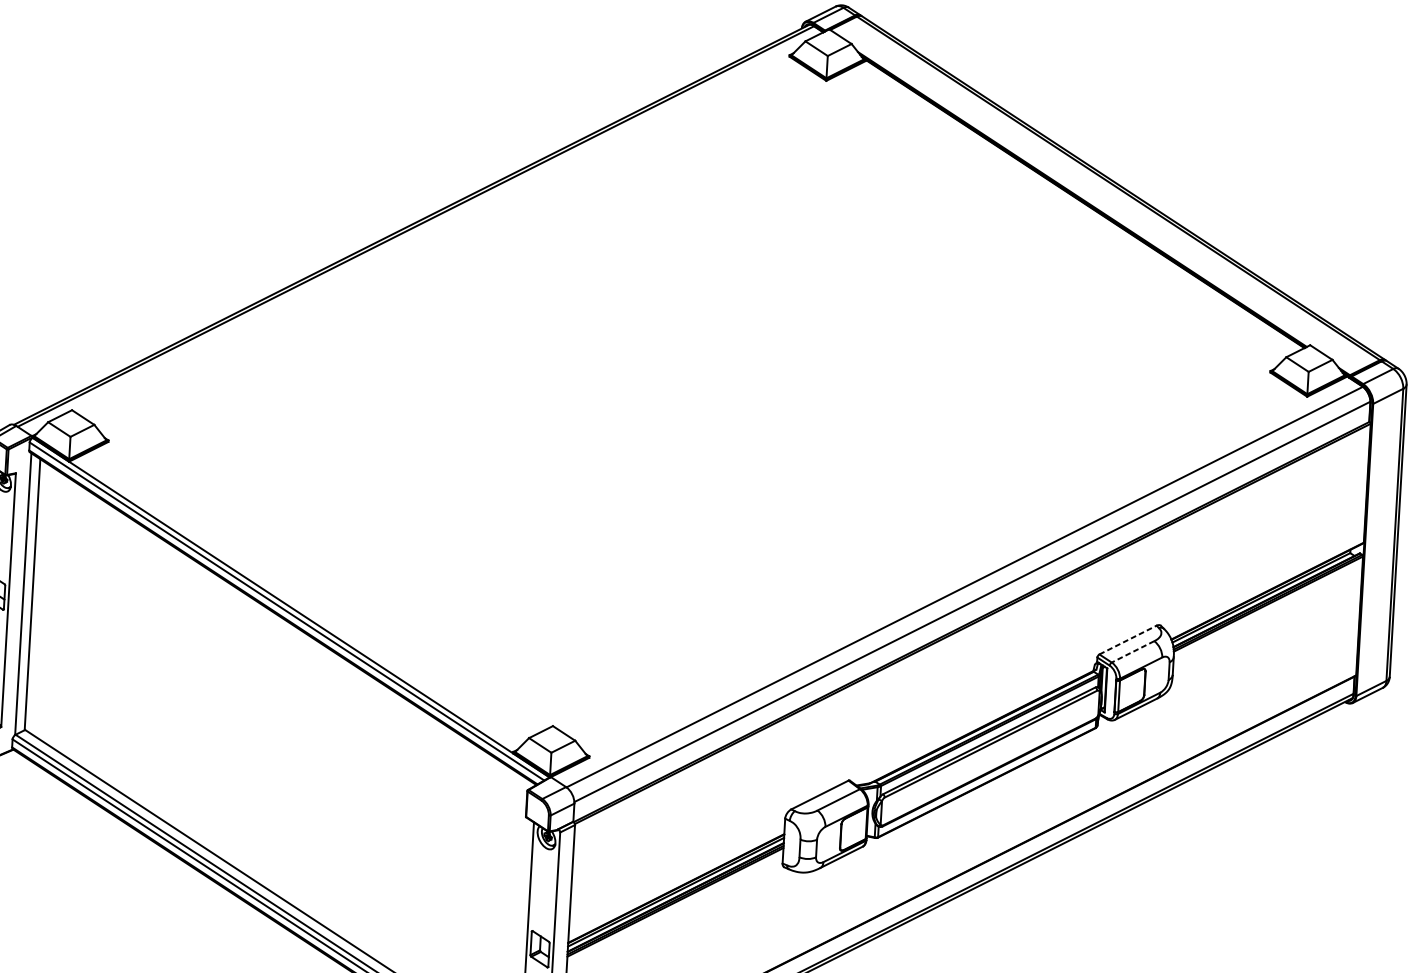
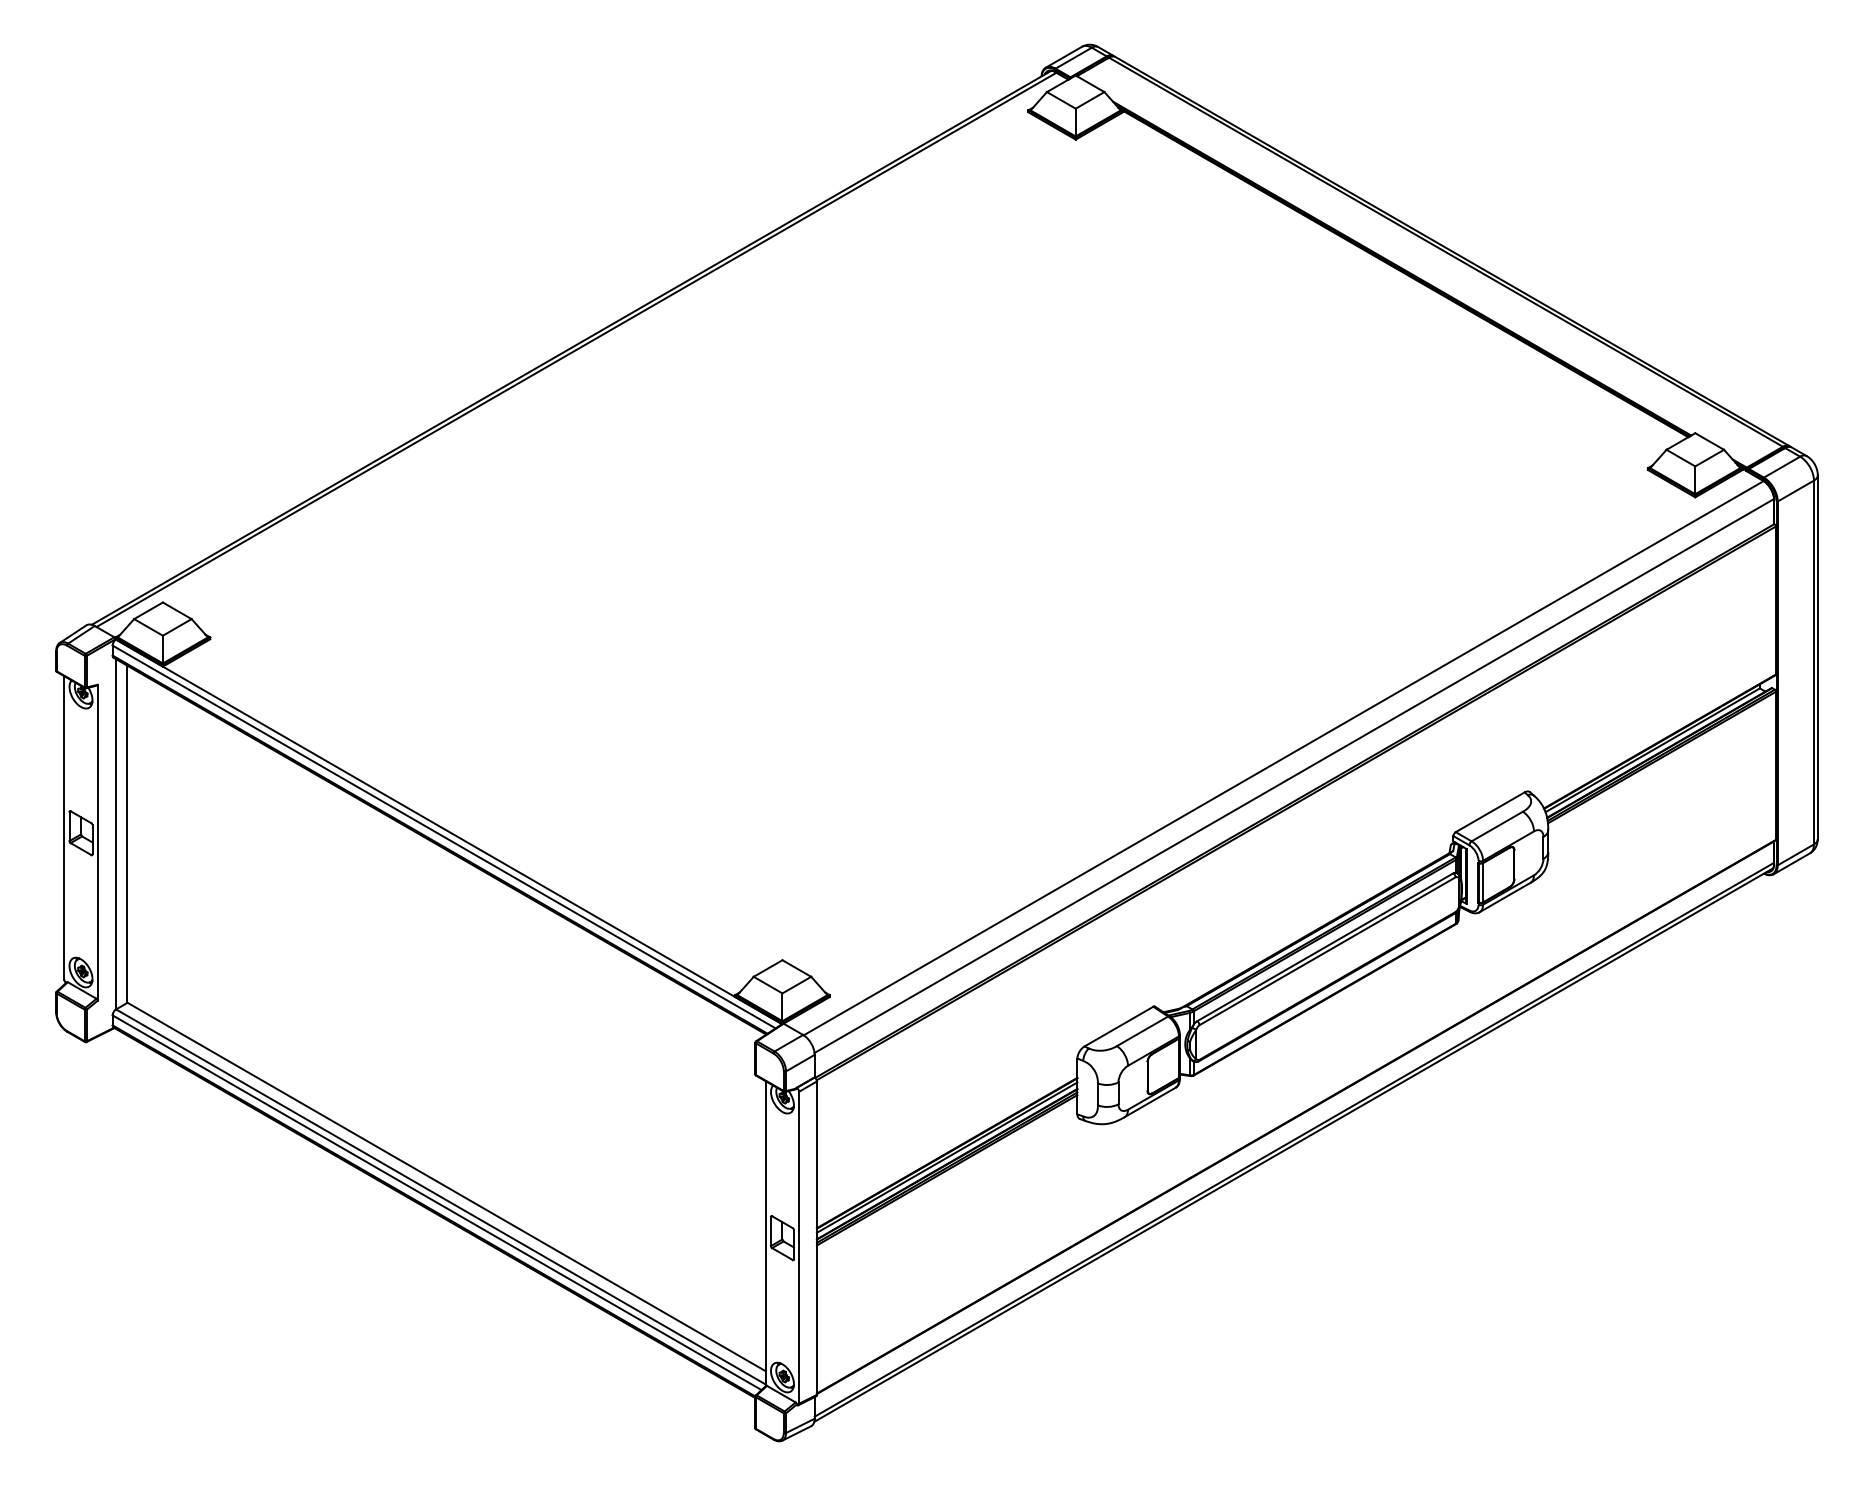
line: (1128, 640) -> (1490, 812), dashed -> solid
line: (1133, 651) -> (1497, 826), dashed -> solid

